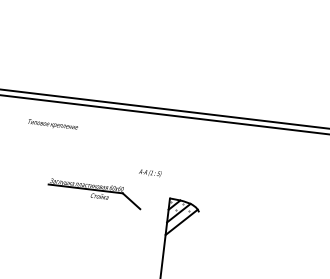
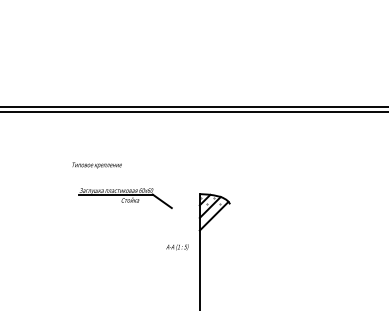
text: (52, 124) -> (96, 165), moved
text: (150, 173) -> (177, 247), moved

